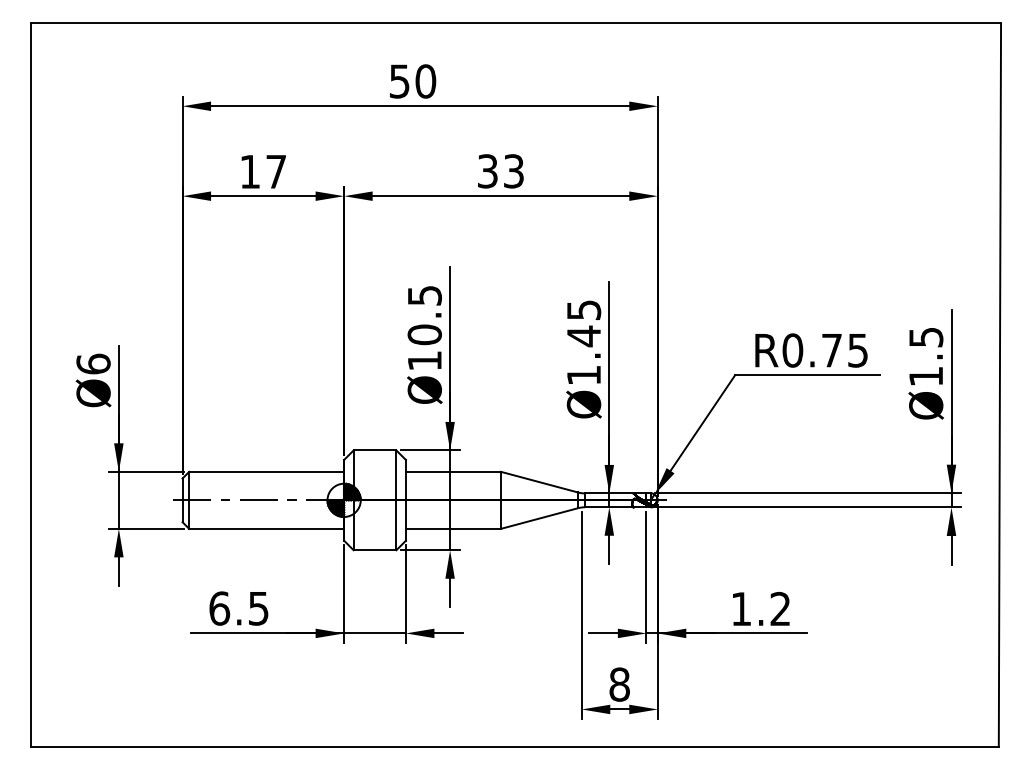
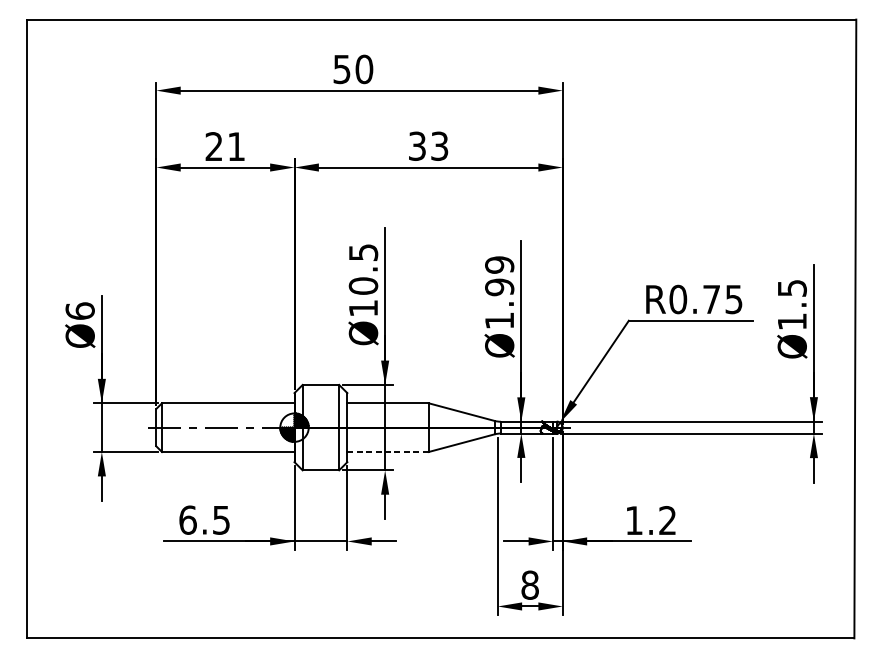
text: (262, 171) -> (224, 146), 17 -> 21
text: (583, 323) -> (499, 276), Ø1.45 -> Ø1.99
line: (453, 528) -> (388, 451), solid -> dashed

